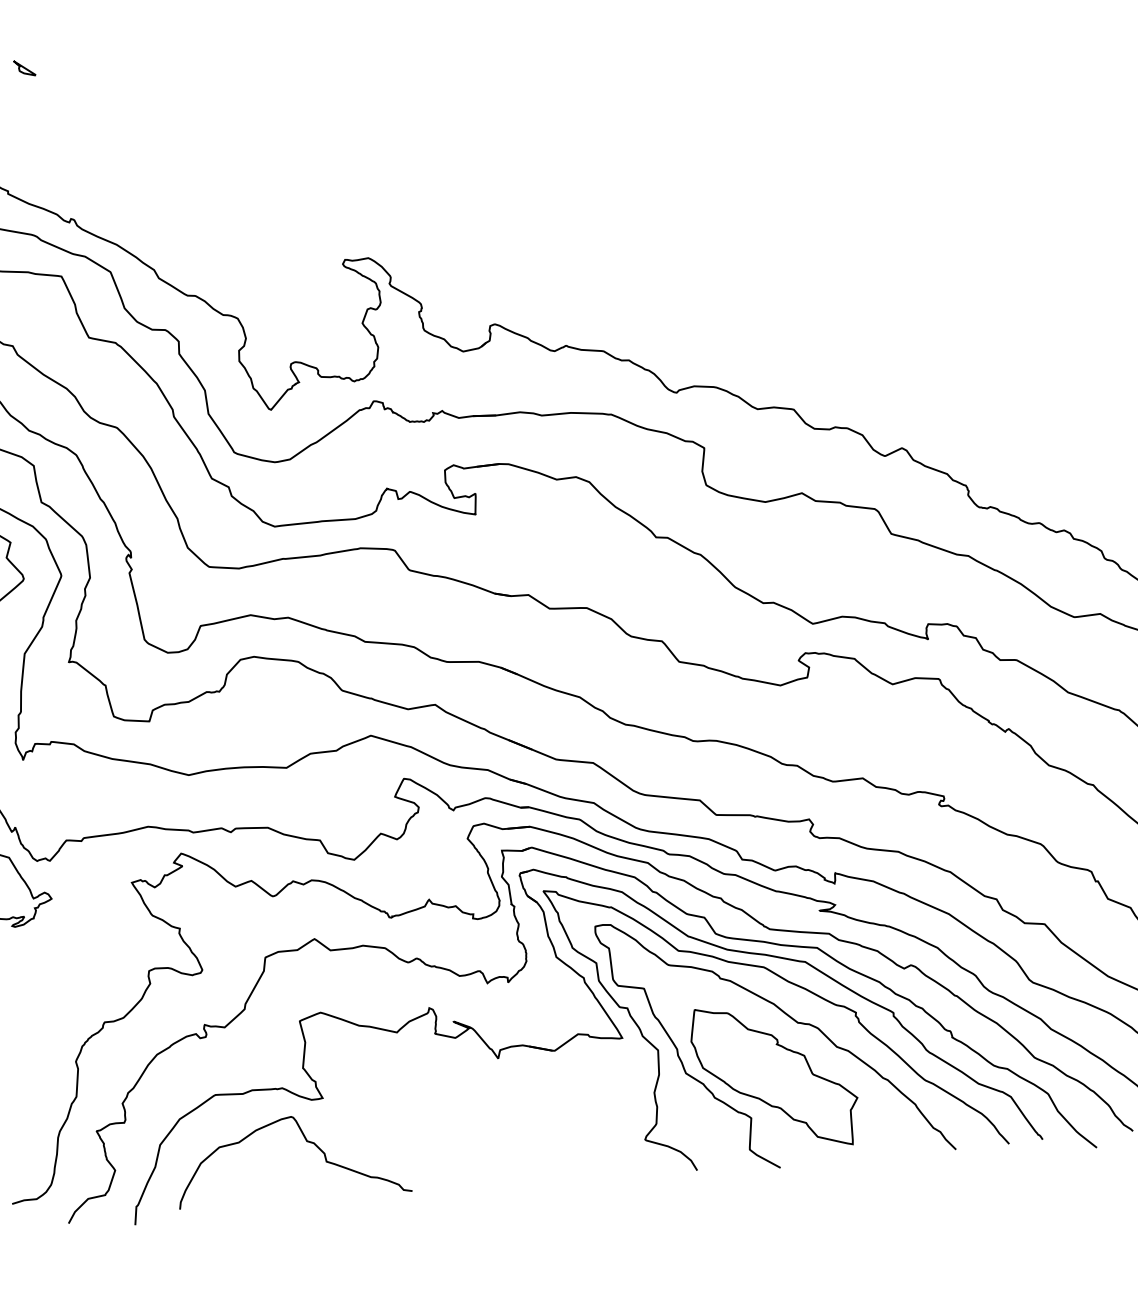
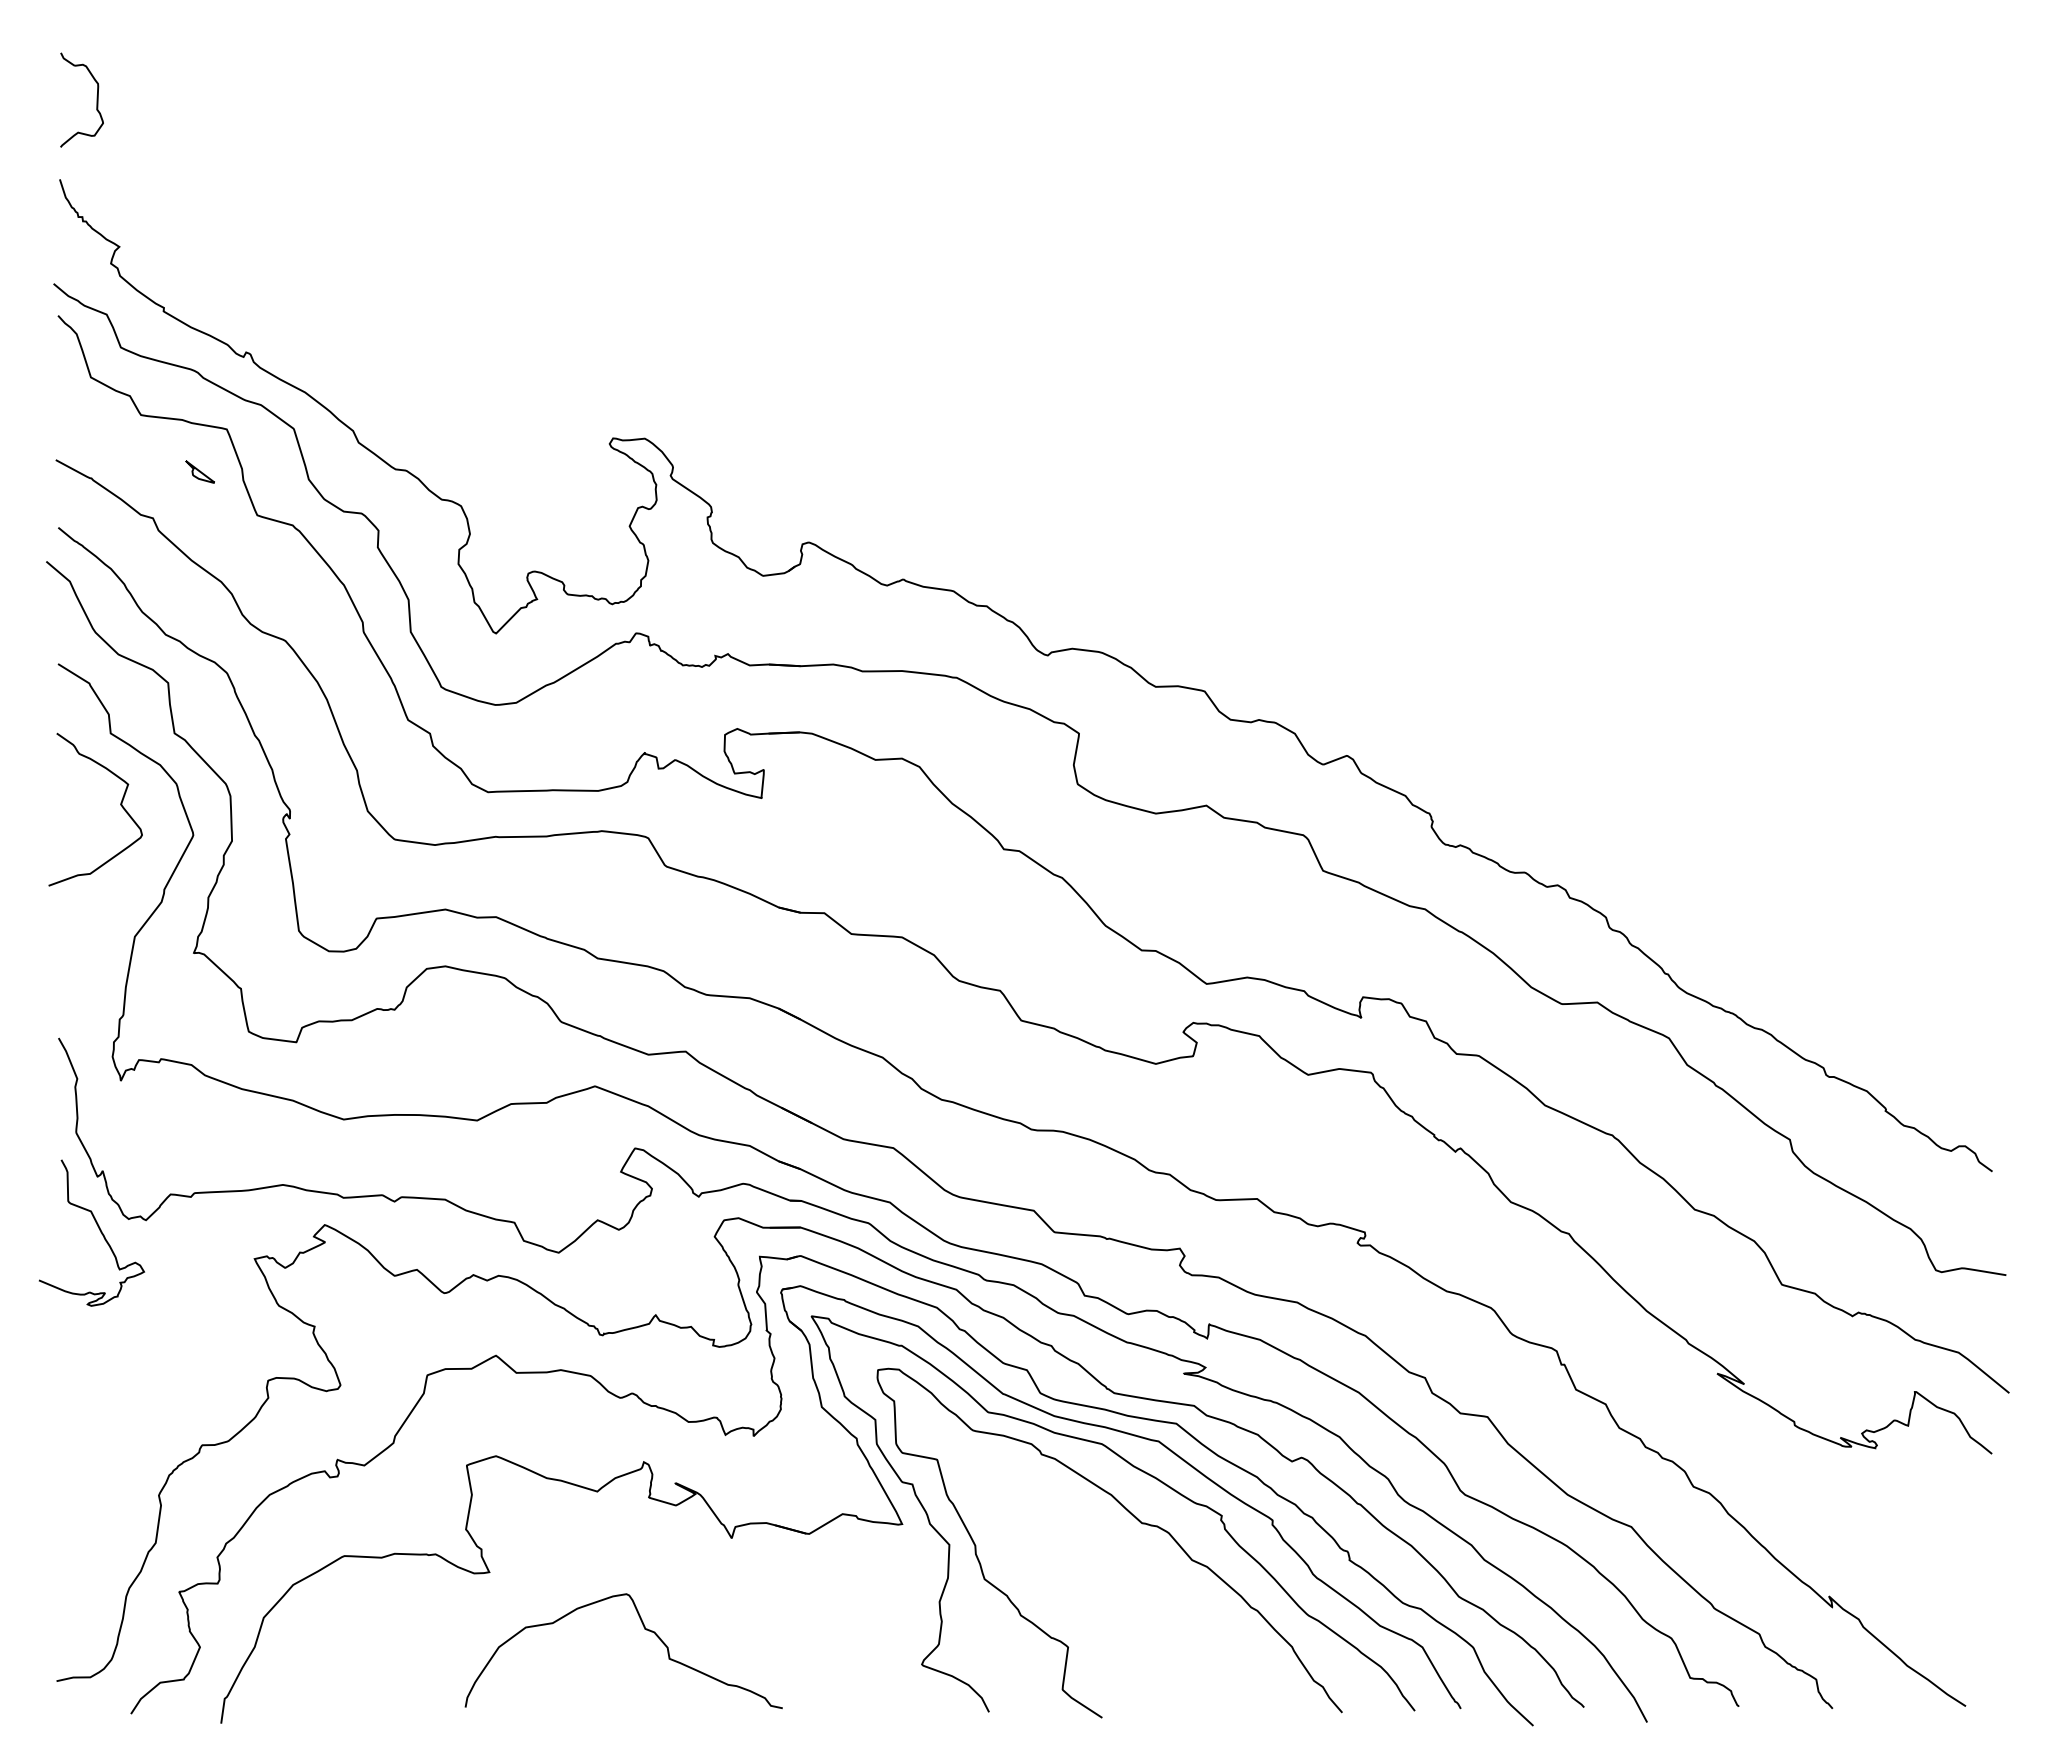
part: (24, 67) -> (199, 471), moved
part: (774, 1076) -> (1104, 1593), removed
curve: (306, 1141) -> (644, 1629), moved

